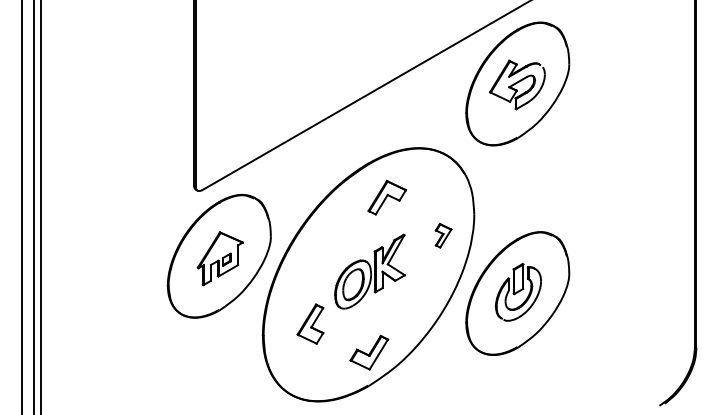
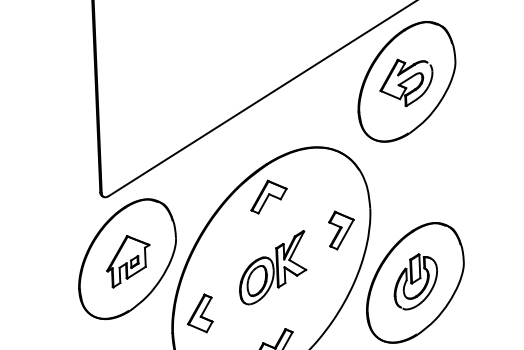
part: (387, 197) -> (269, 196), moved
part: (443, 235) -> (341, 230), size x1.67
part: (310, 323) -> (199, 312), moved

